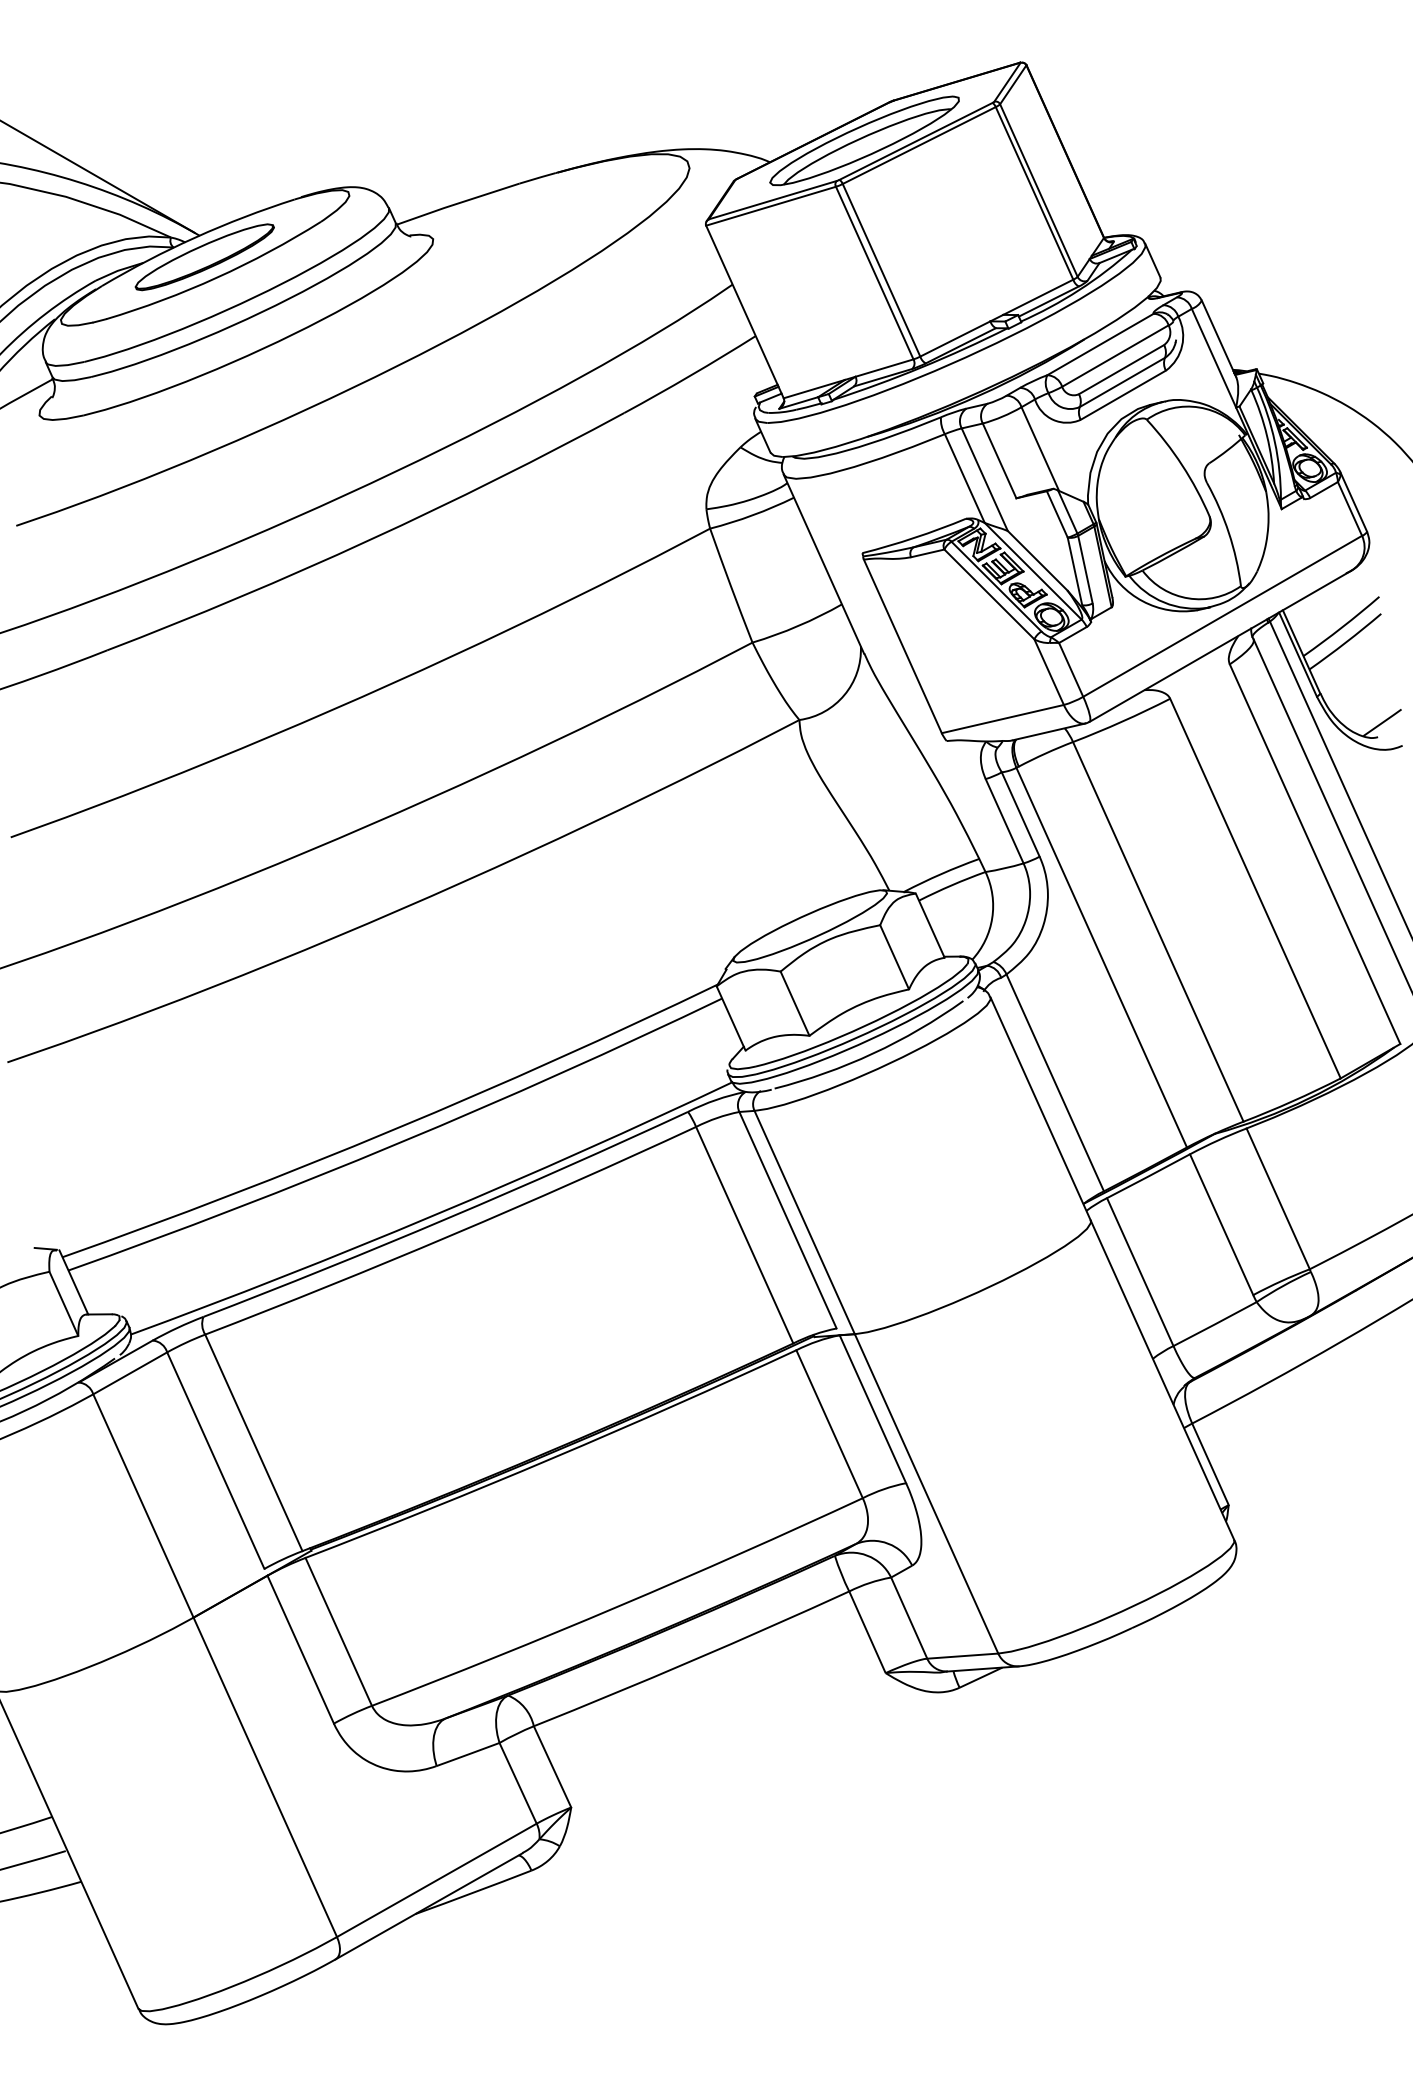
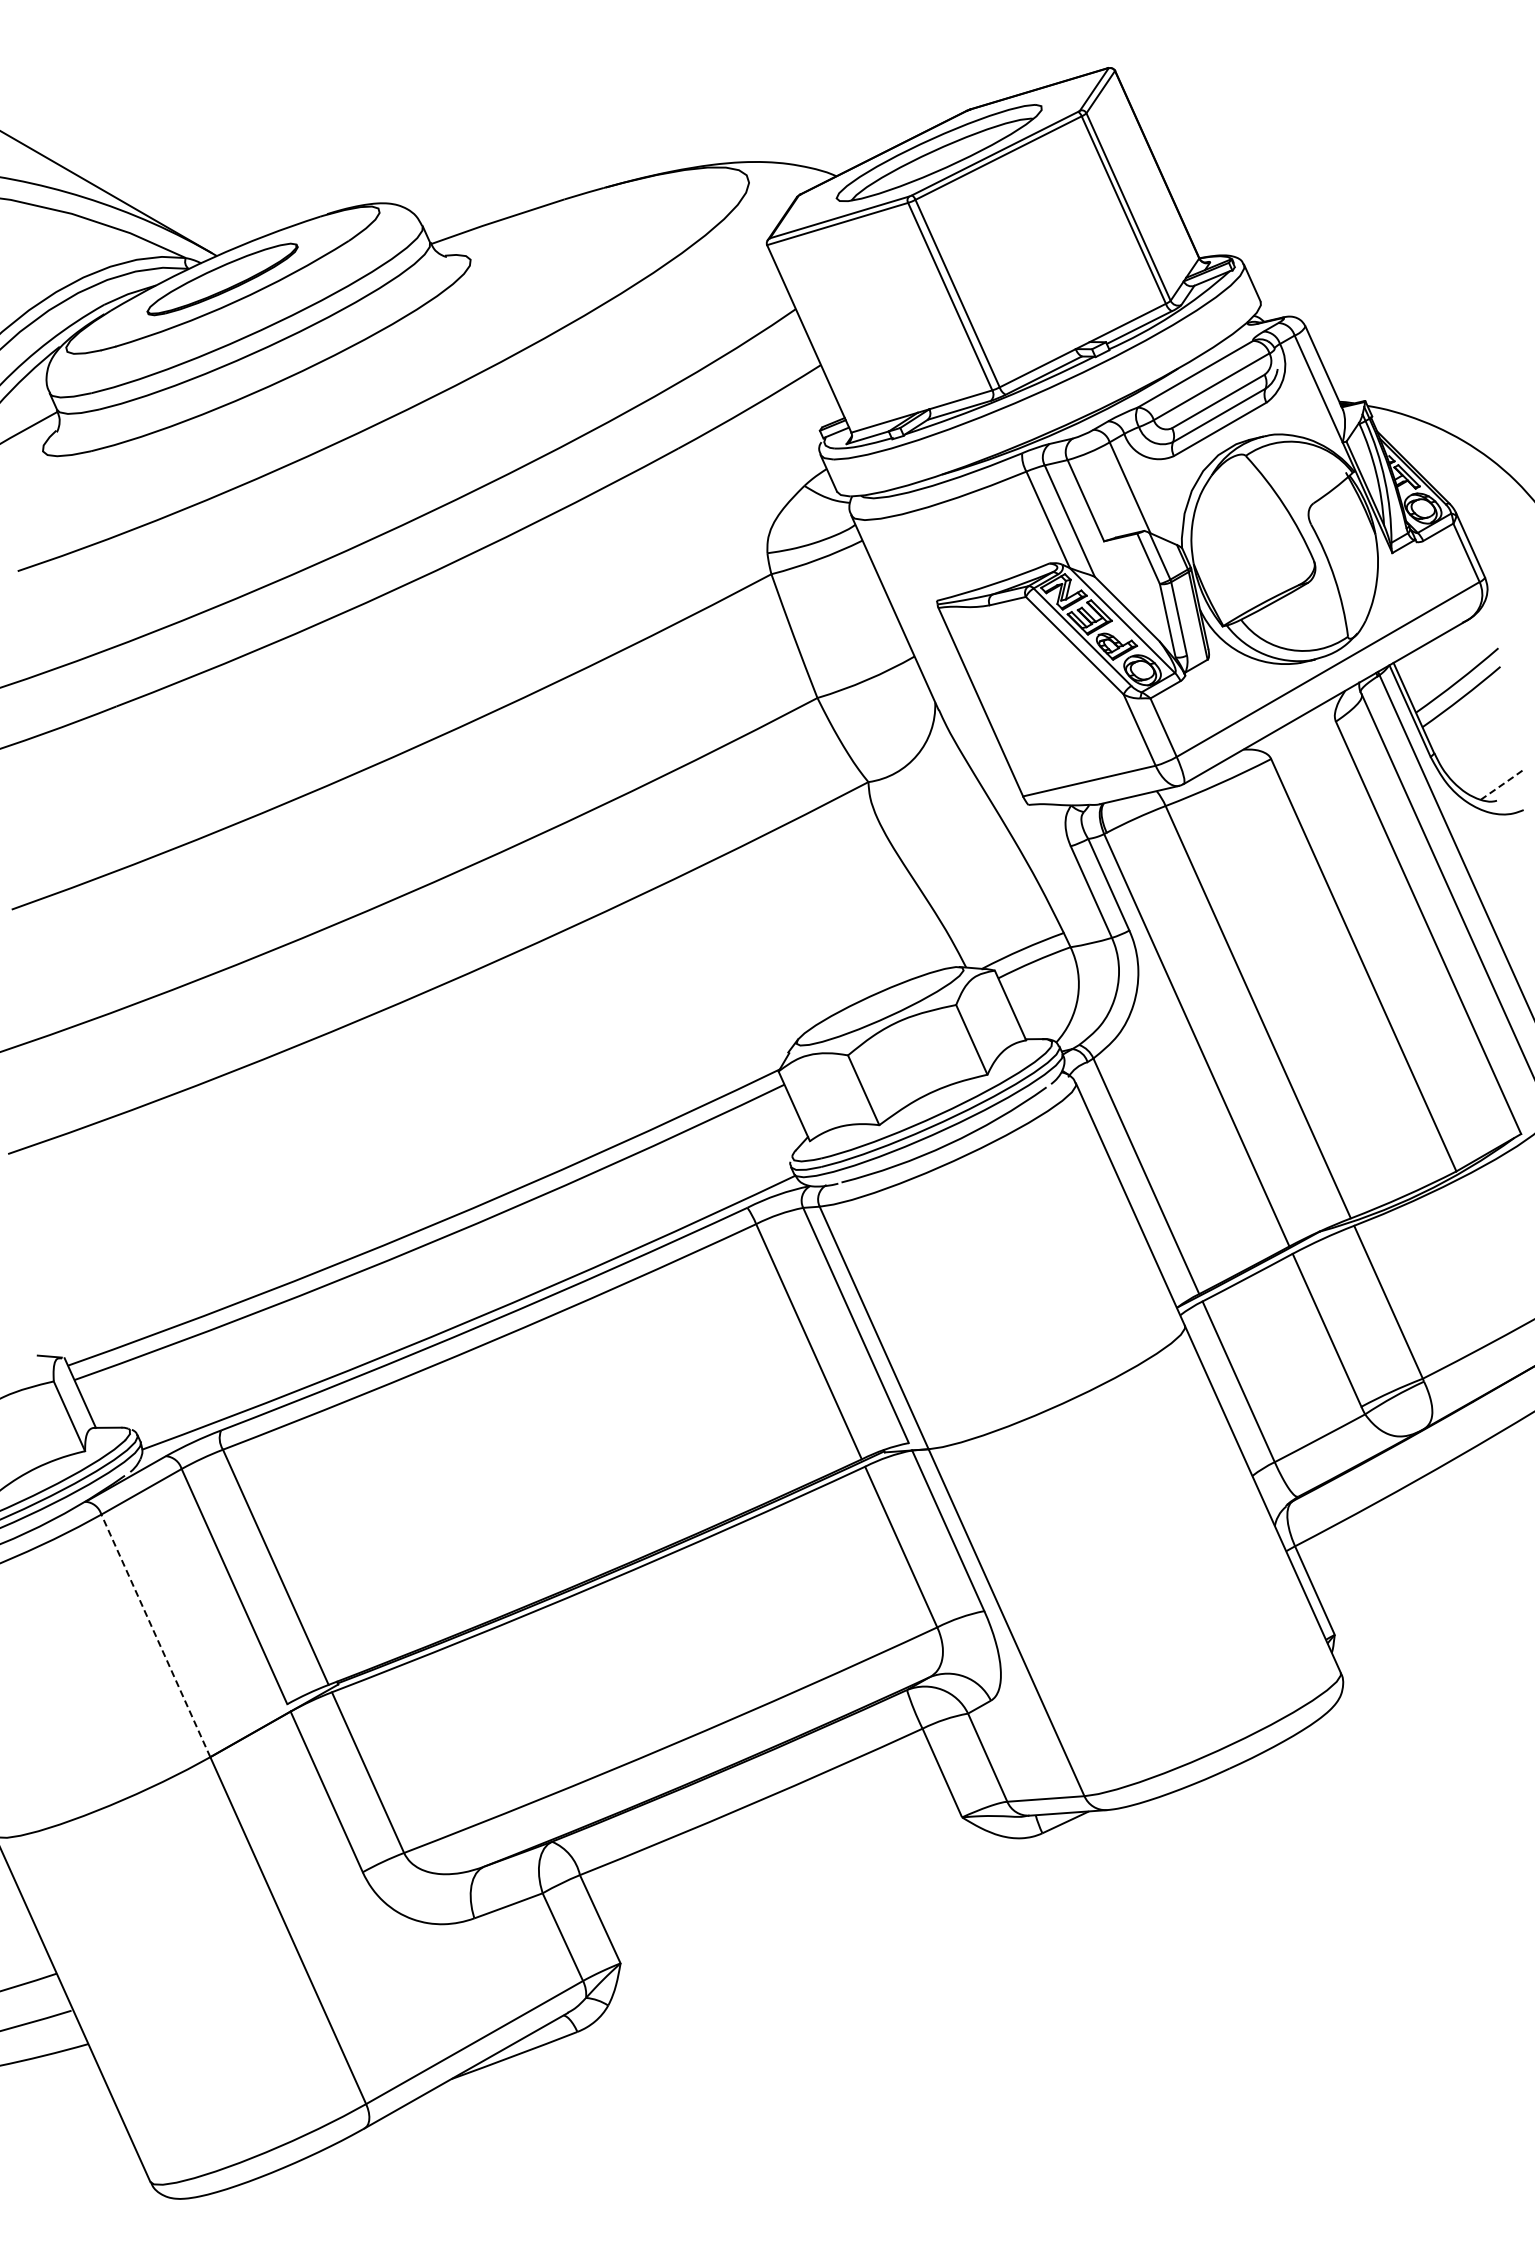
line: (1383, 722) -> (1502, 784), solid -> dashed
line: (143, 1505) -> (155, 1635), solid -> dashed

